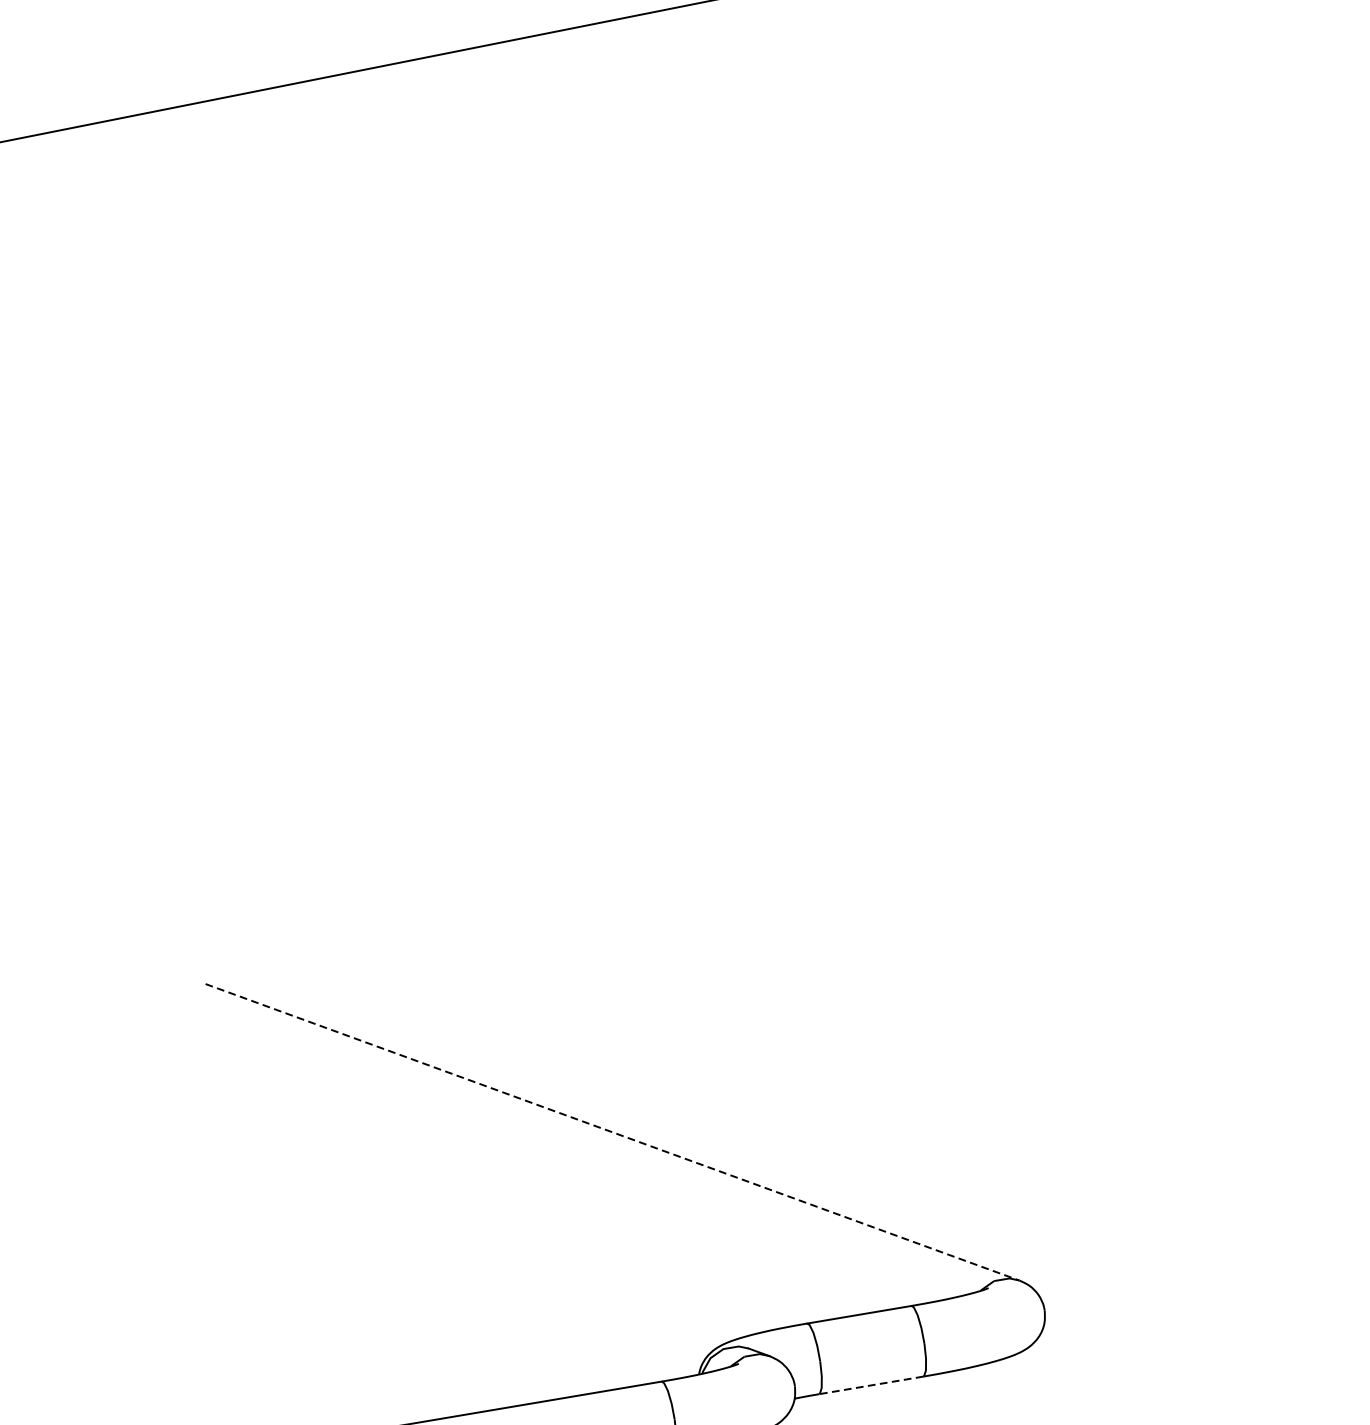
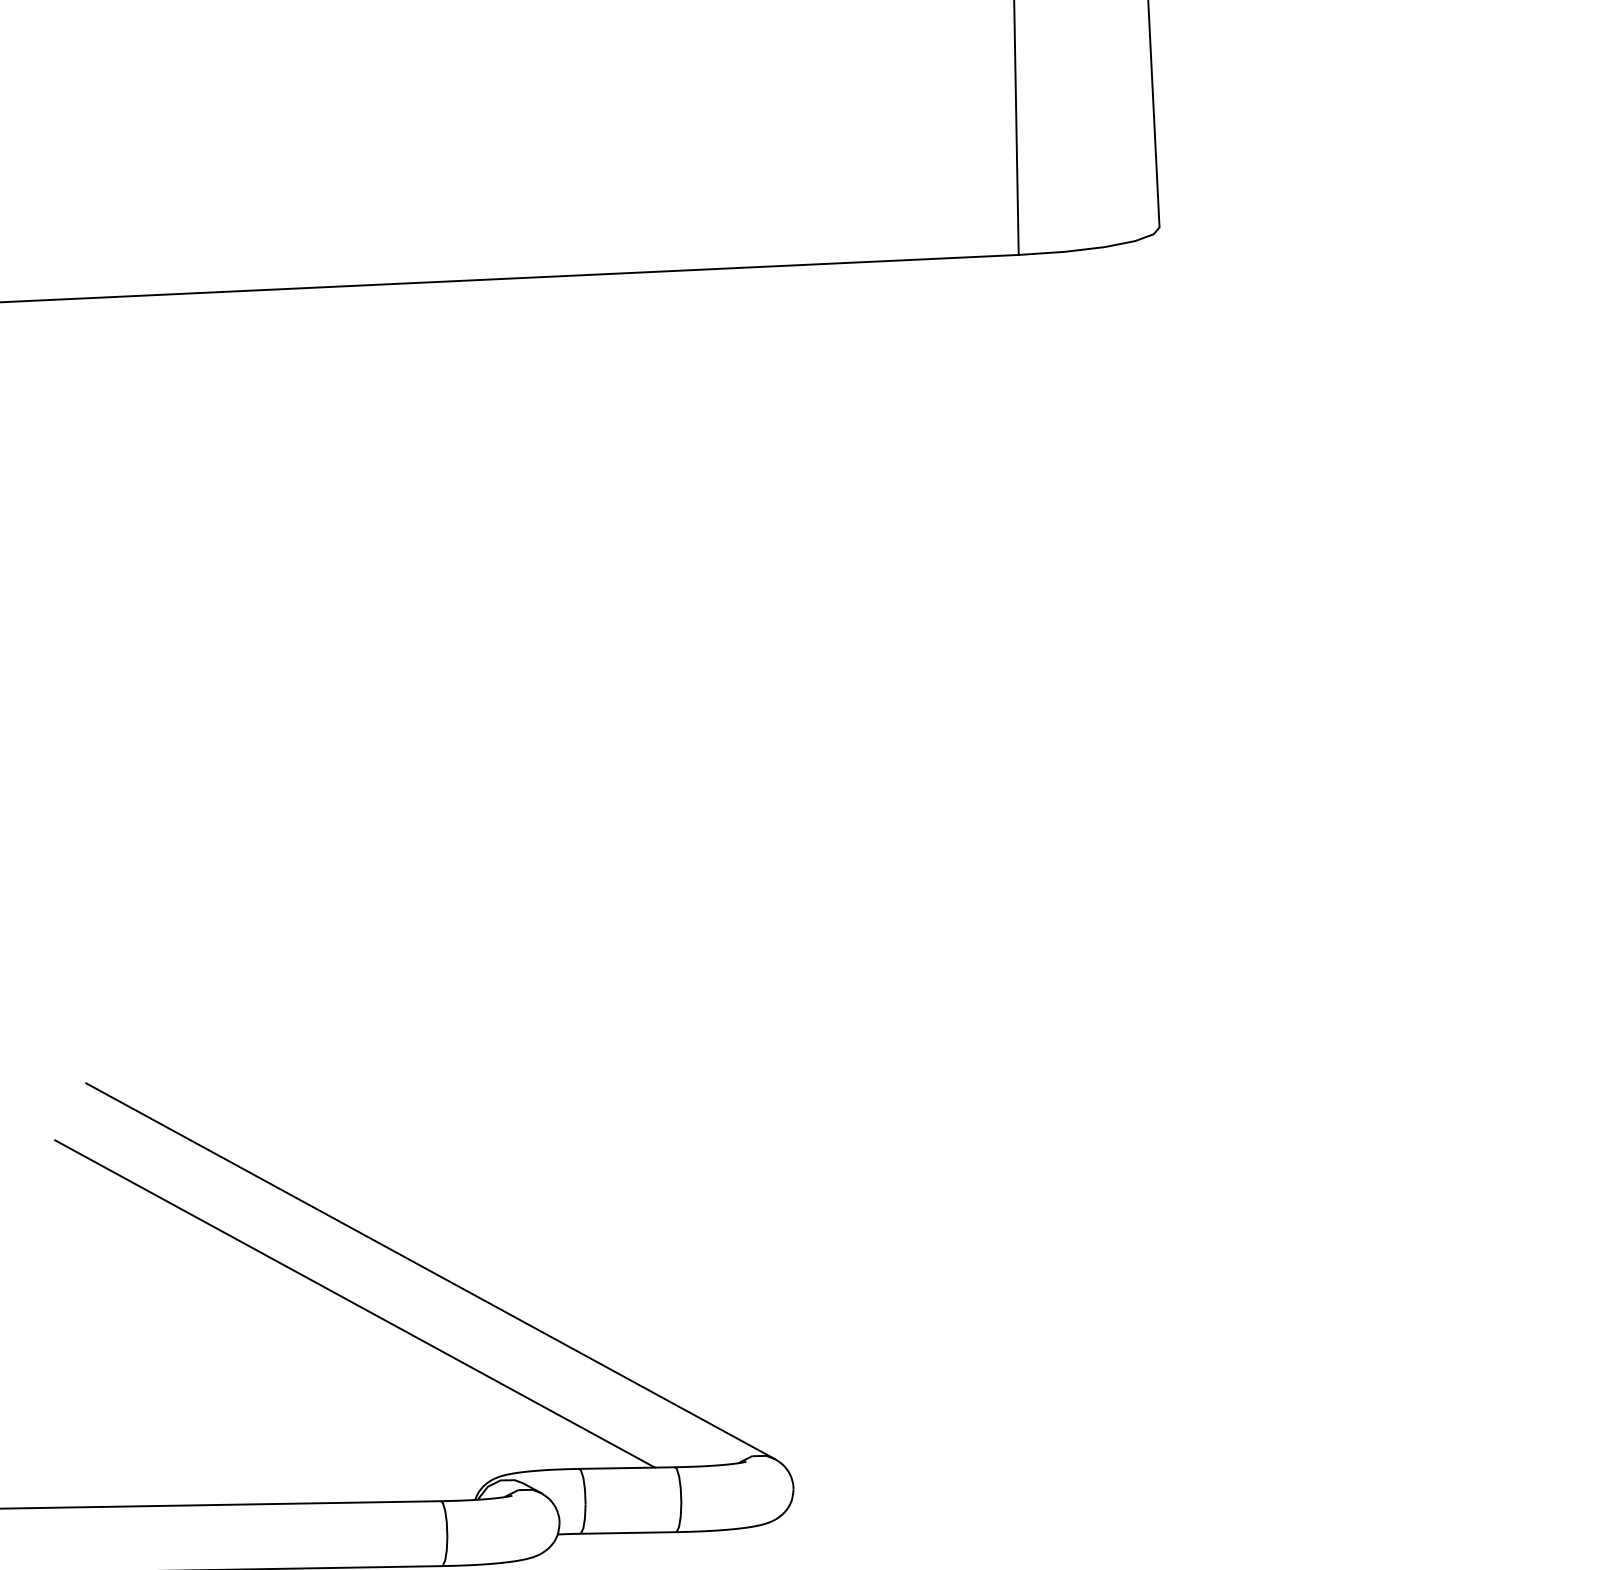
line: (612, 1132) -> (430, 1271), dashed -> solid
line: (535, 1179) -> (355, 1303), added
line: (871, 1384) -> (628, 1532), dashed -> solid

